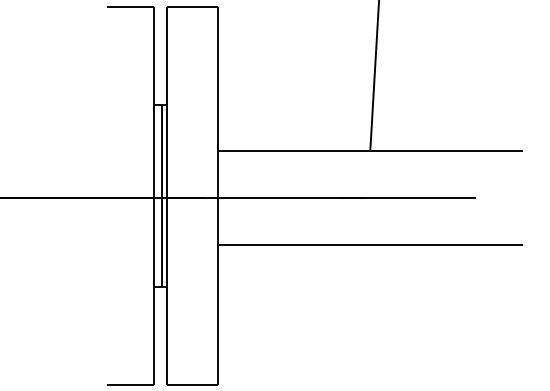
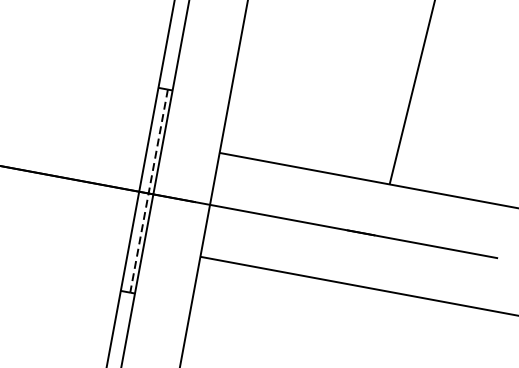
line: (162, 197) -> (148, 192), solid -> dashed

